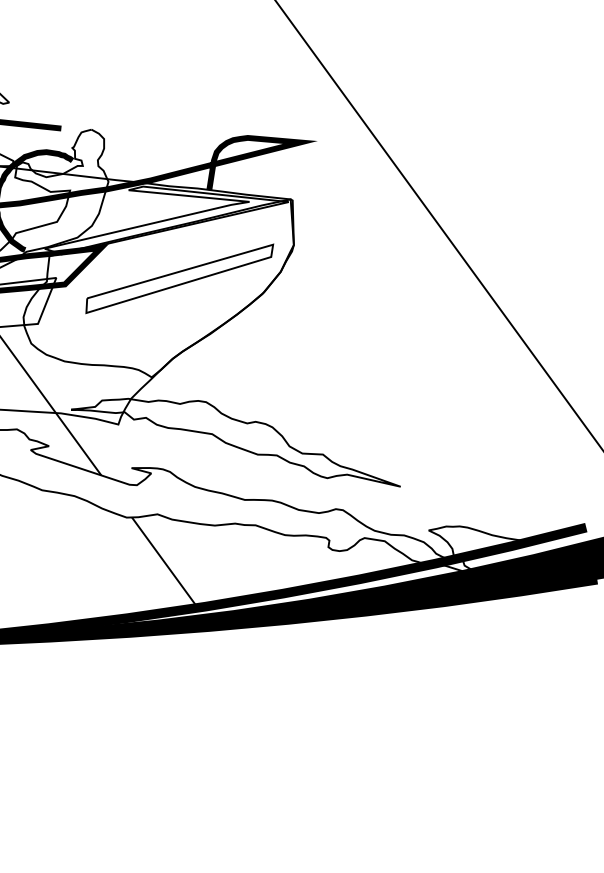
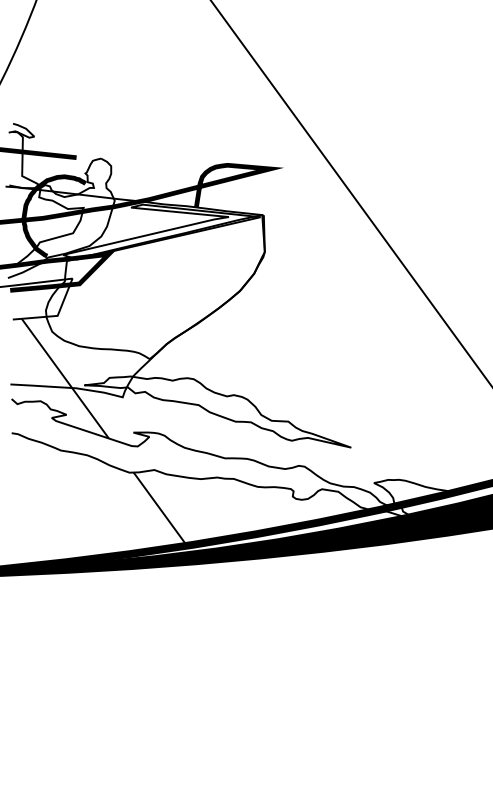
part: (178, 279) -> (171, 279), removed

